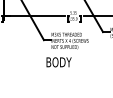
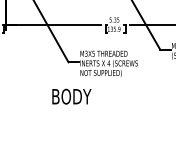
text: (58, 62) -> (70, 96), moved

